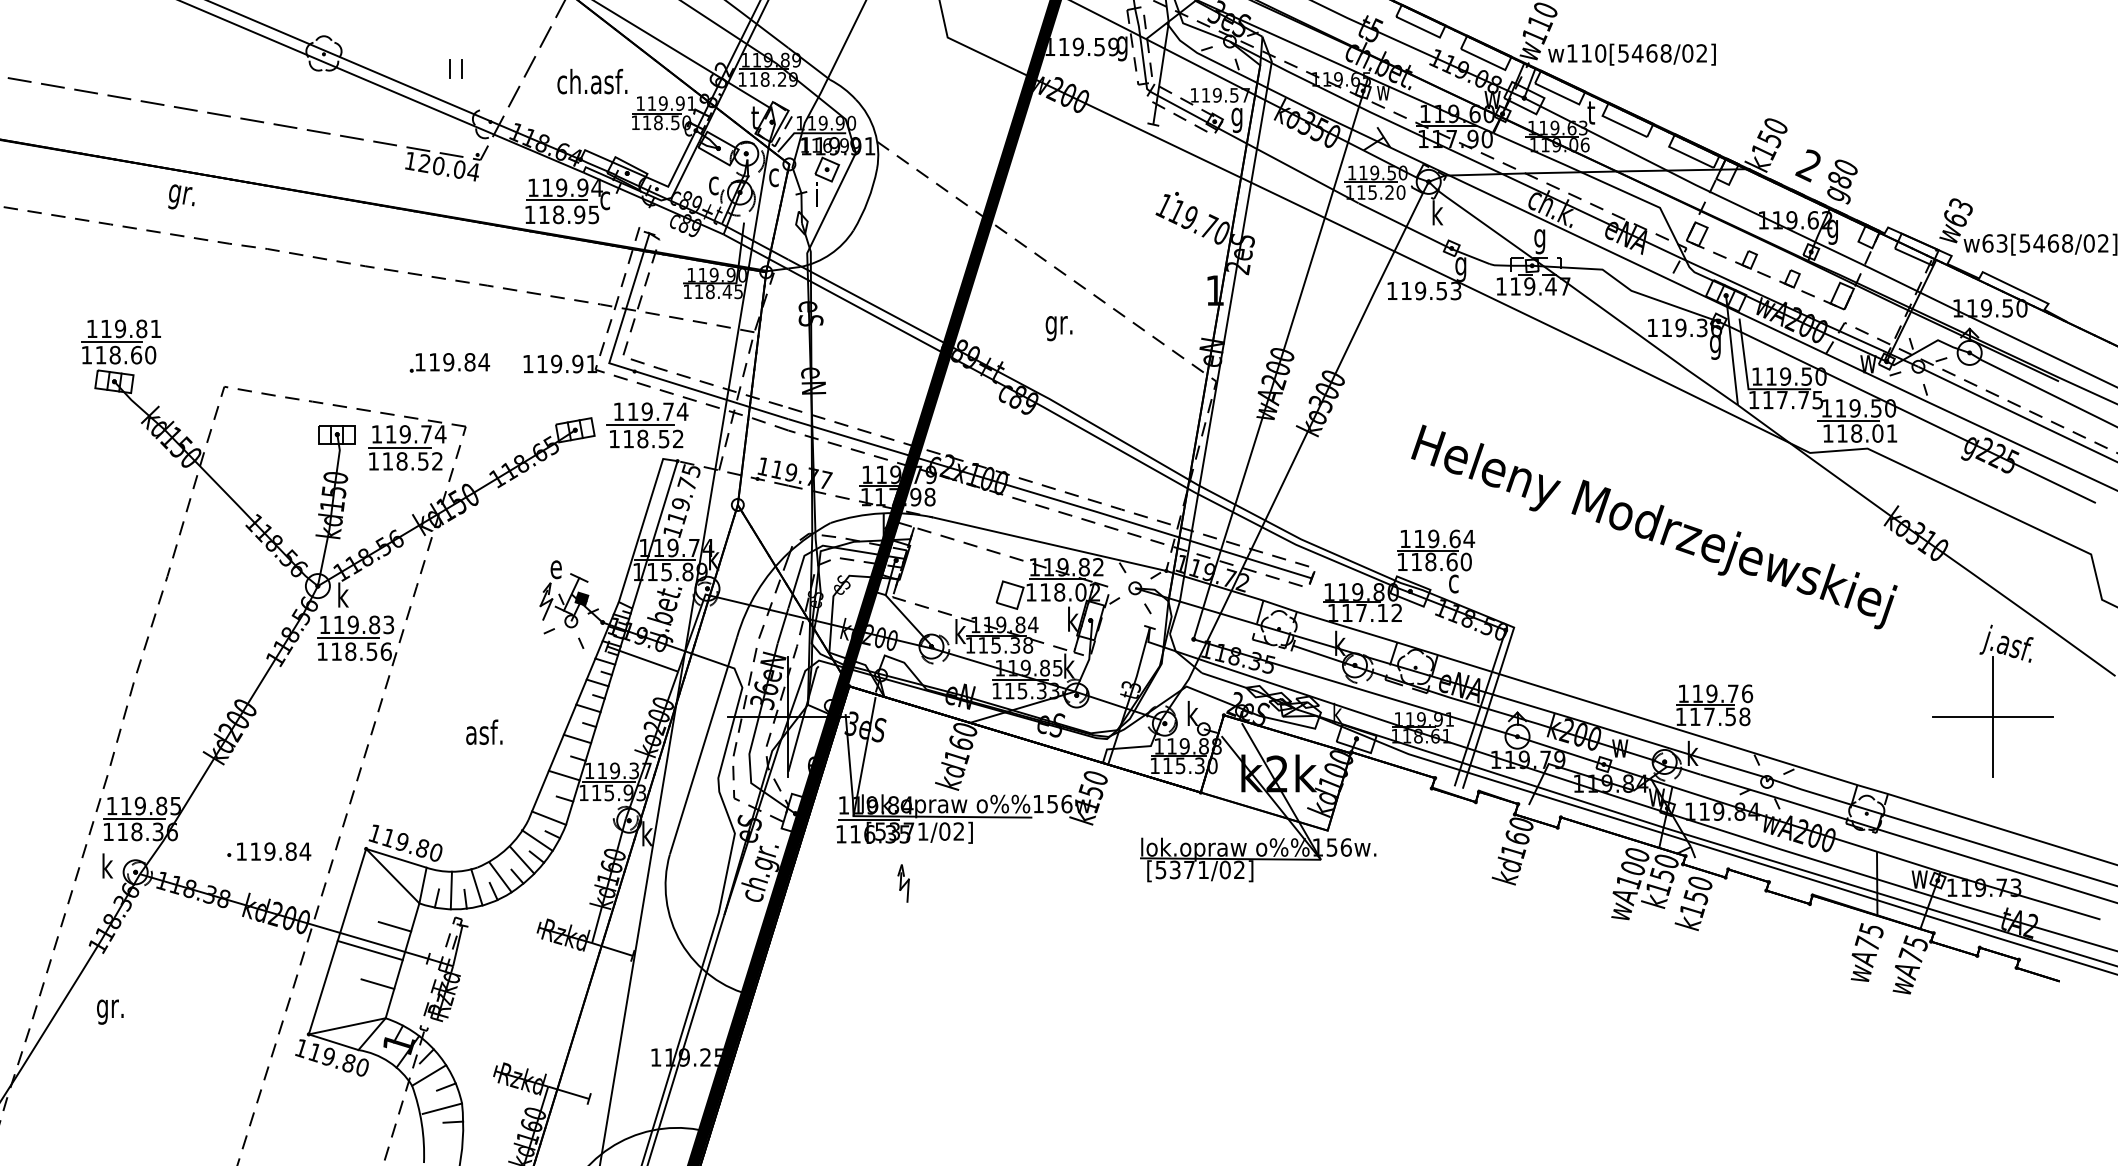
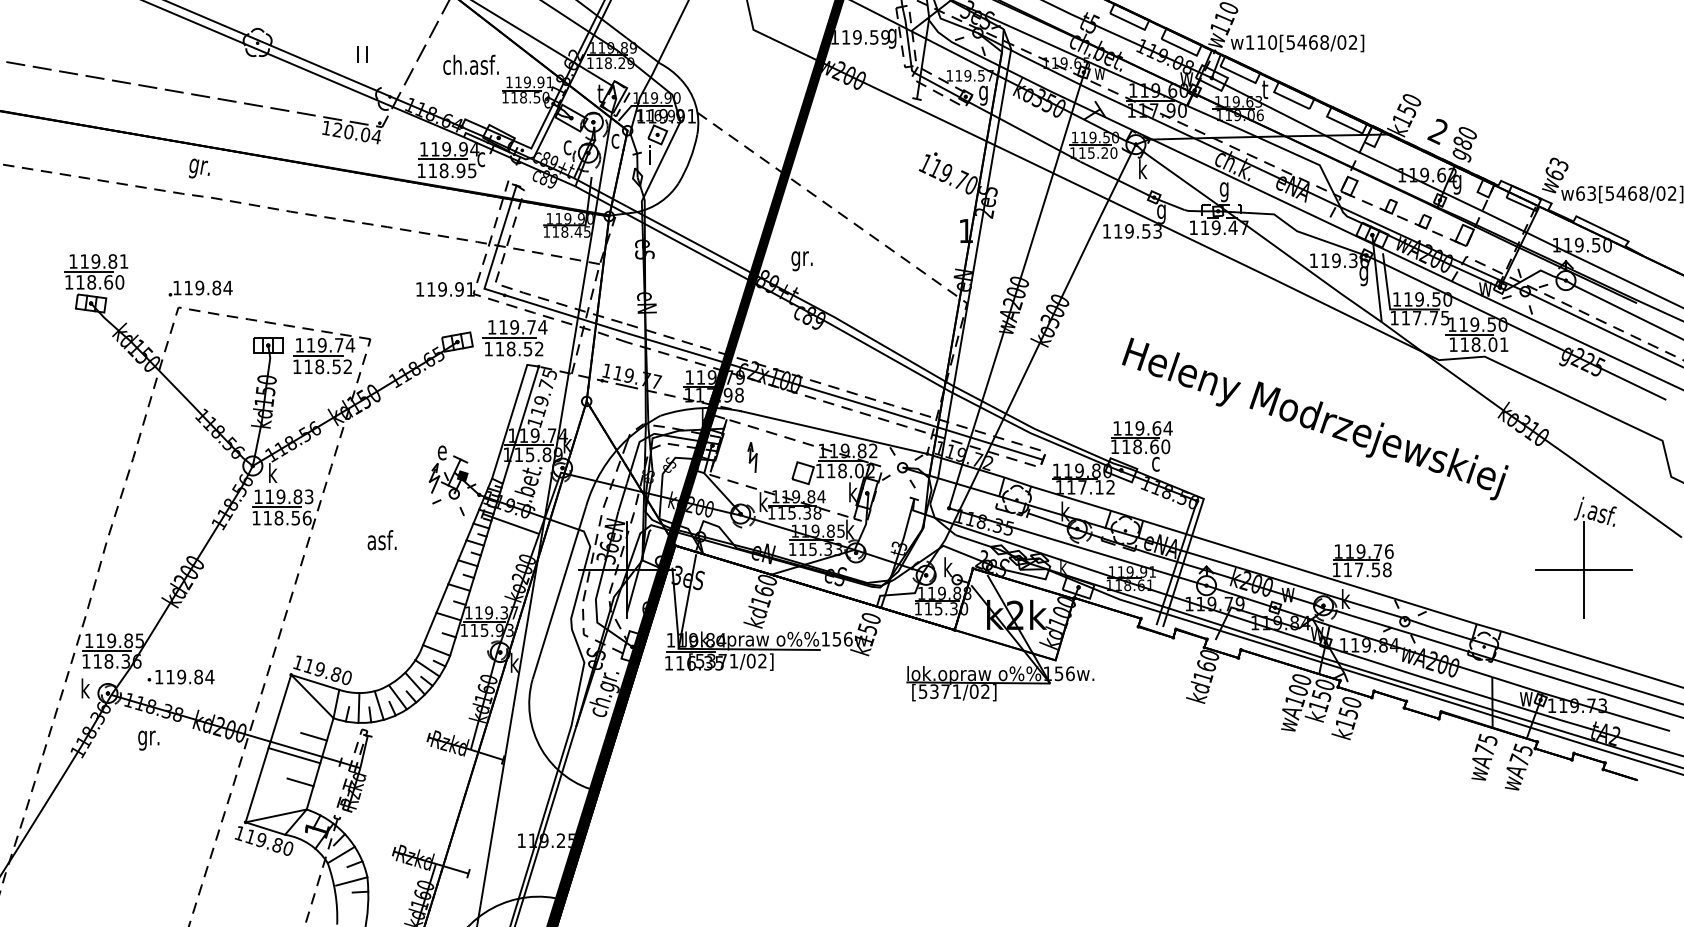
text: (181, 196) -> (199, 168), moved
text: (1058, 328) -> (801, 261), moved
part: (449, 362) -> (200, 288), moved
text: (483, 732) -> (381, 540), moved
part: (268, 850) -> (180, 676), moved
part: (903, 883) -> (752, 457), moved
text: (109, 1011) -> (148, 740), moved

